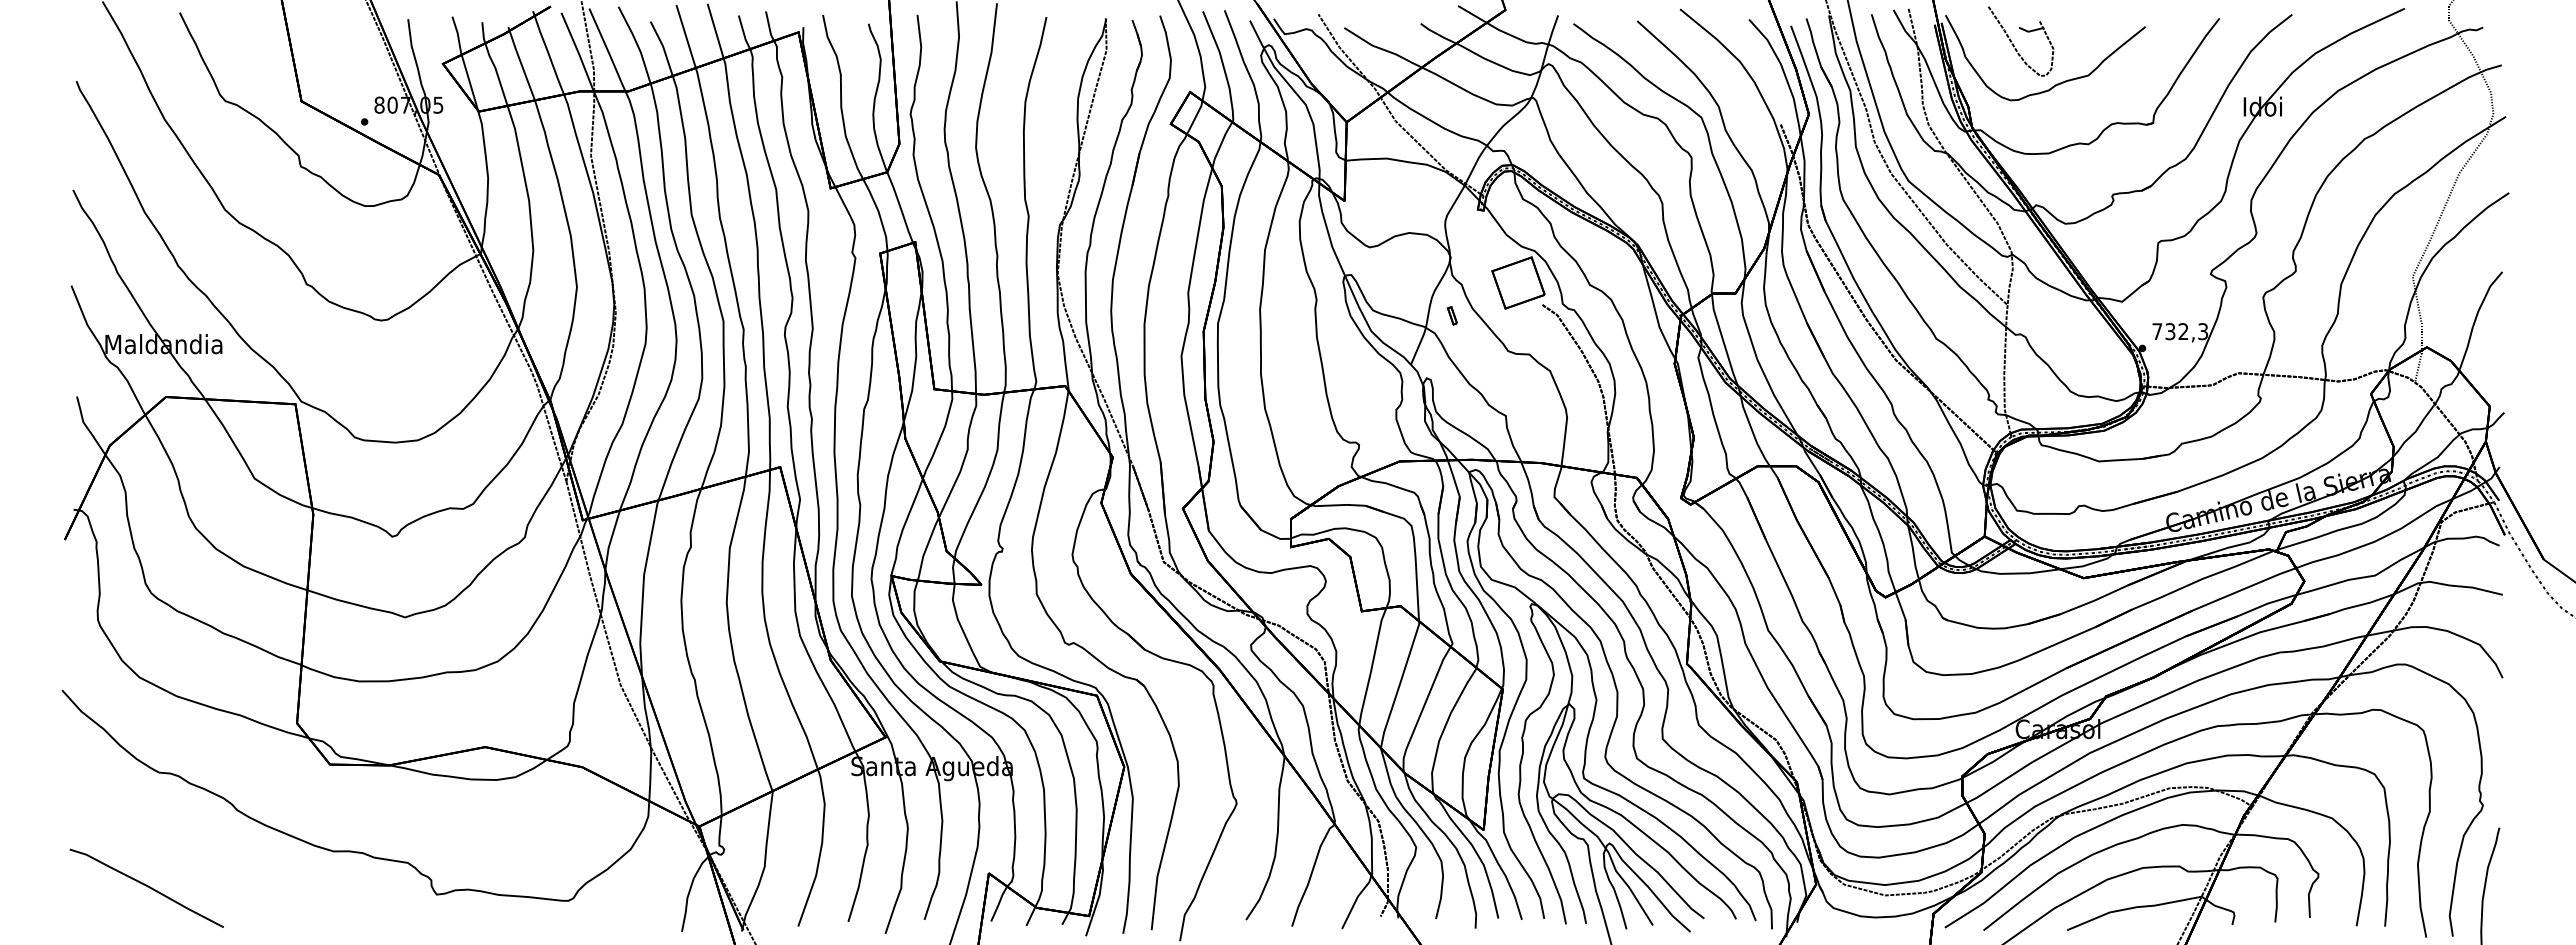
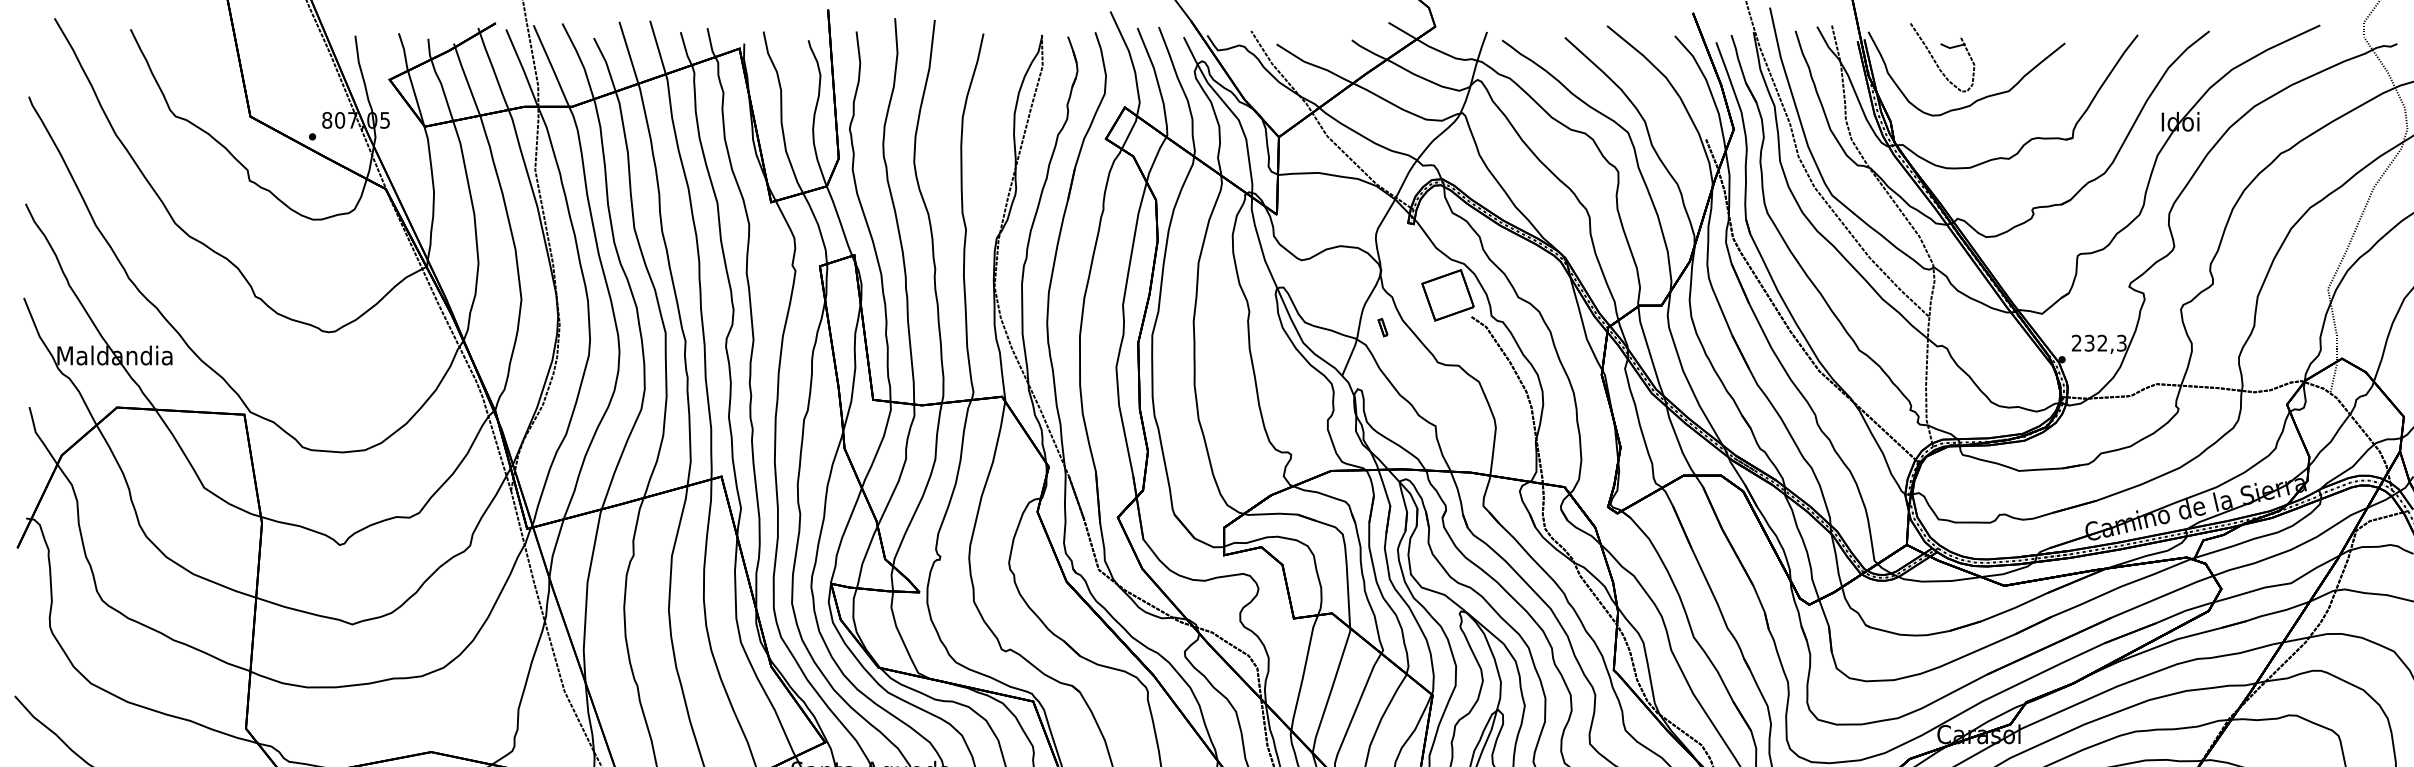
text: (2157, 331) -> (2076, 343), 732,3 -> 232,3

